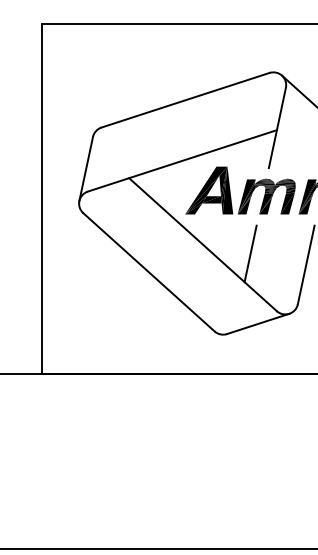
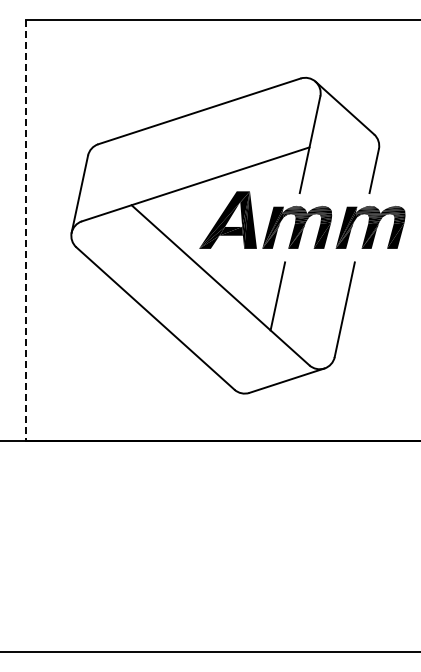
line: (41, 199) -> (26, 230), solid -> dashed

